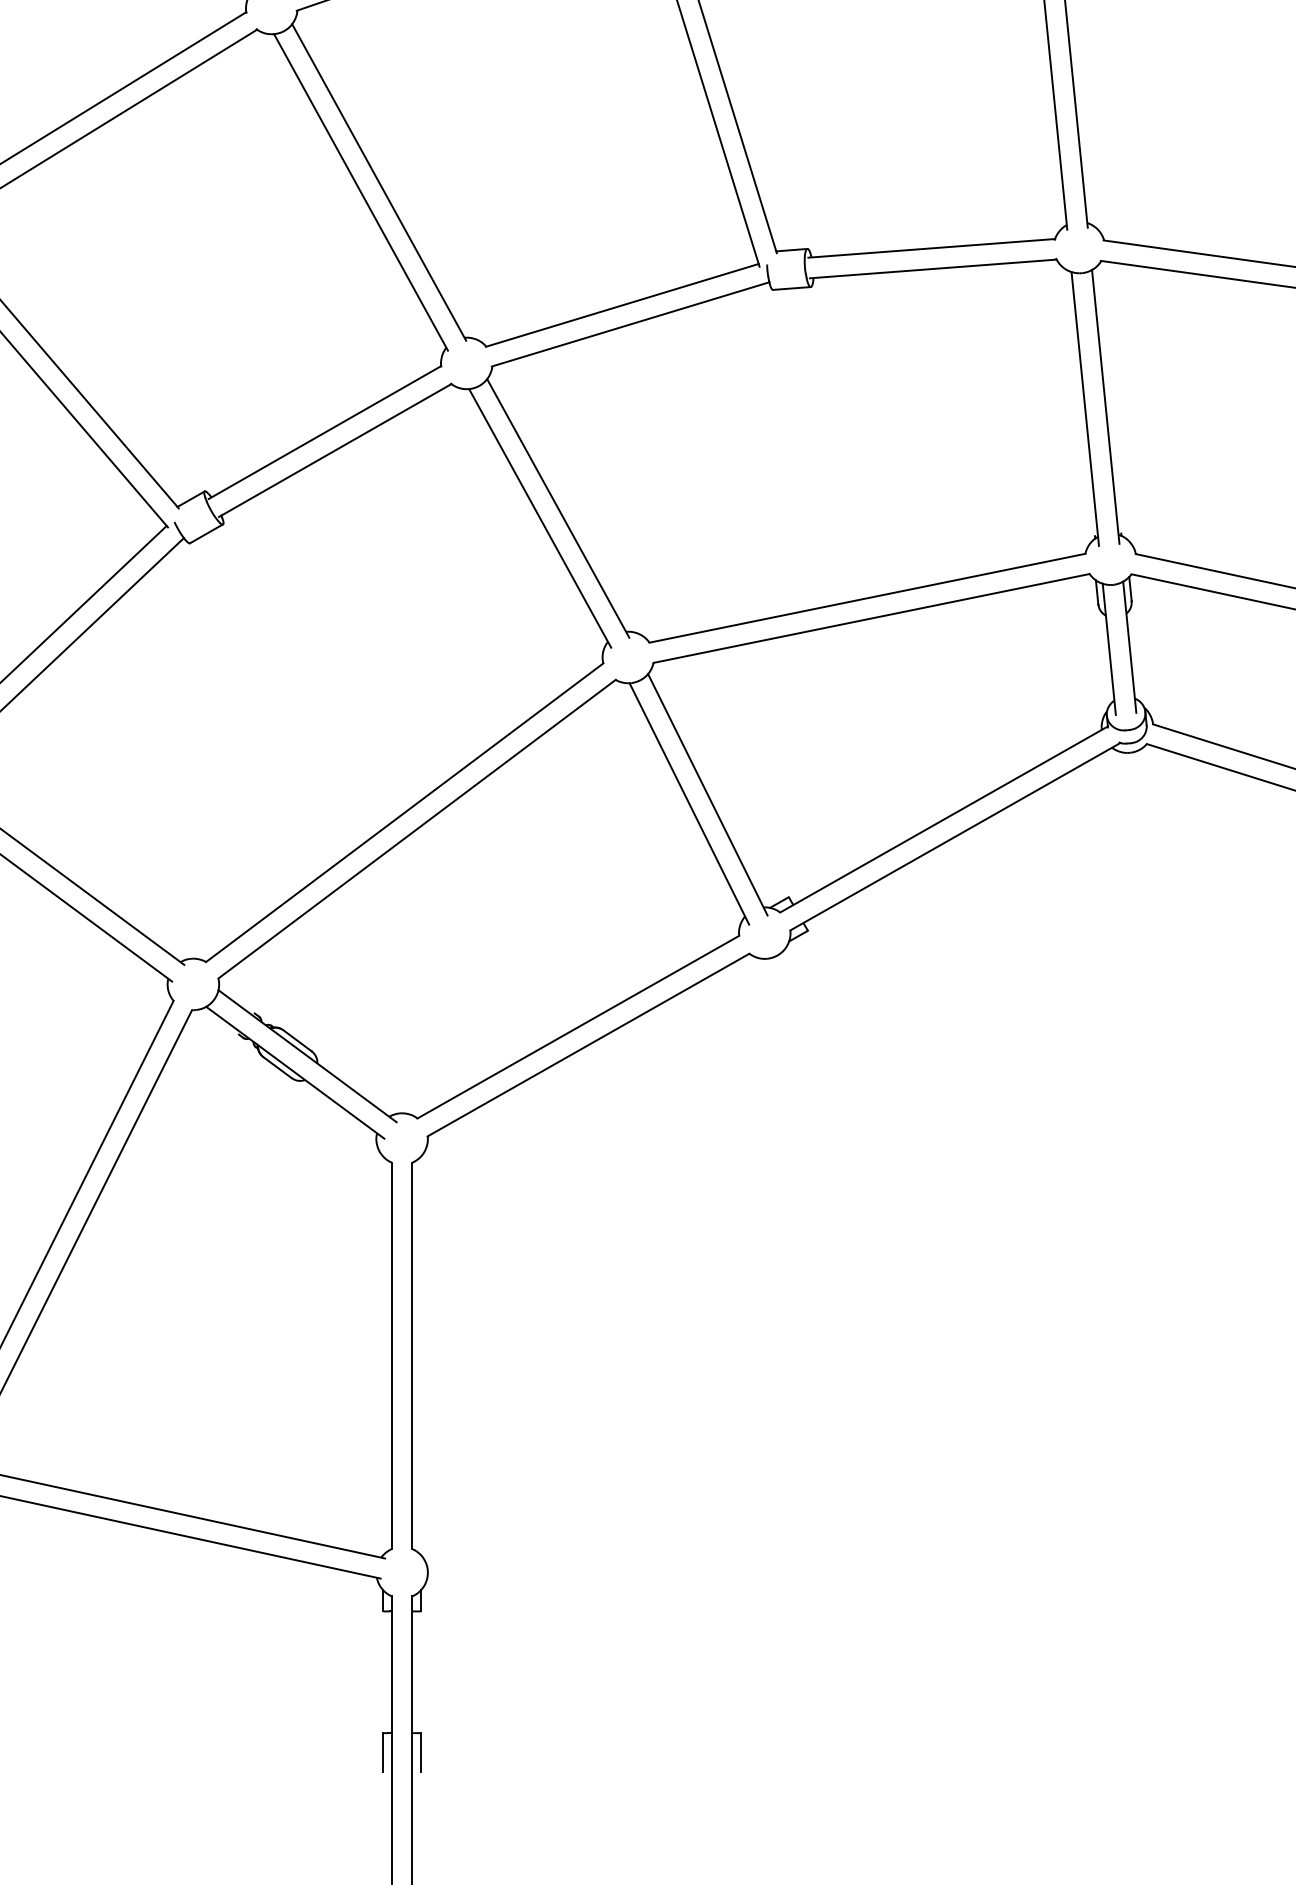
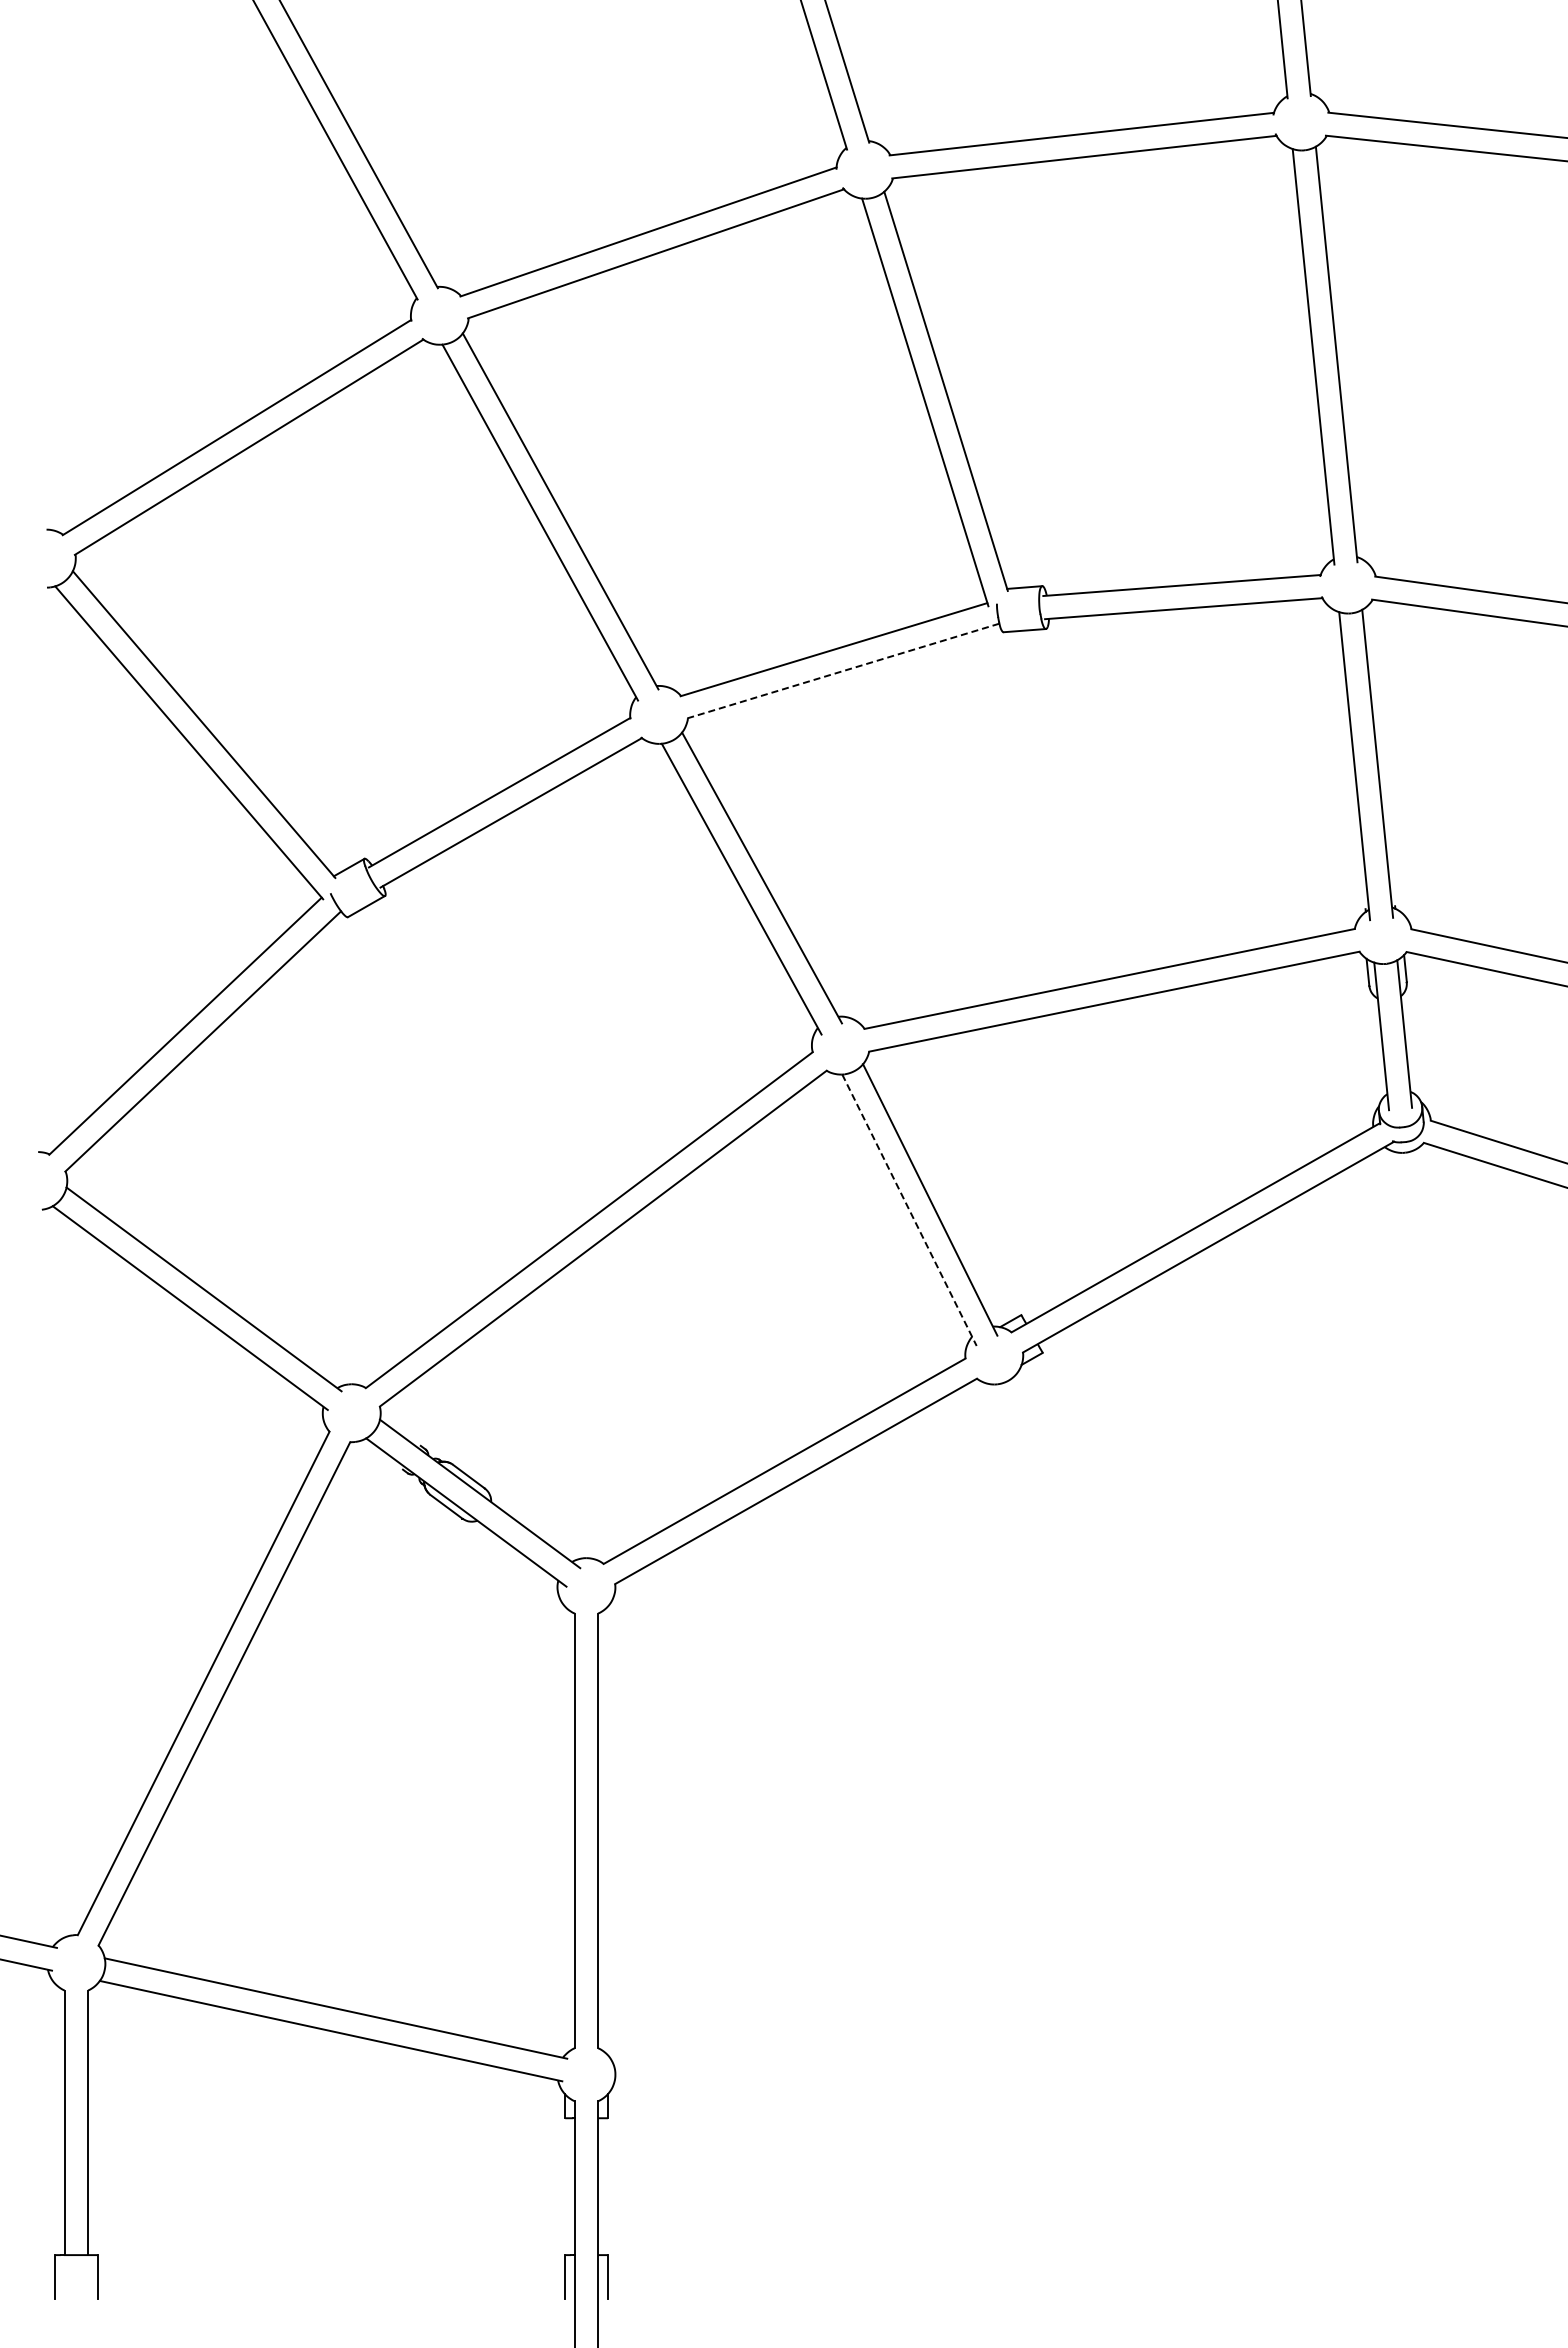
line: (630, 323) -> (843, 670), solid -> dashed
line: (689, 804) -> (909, 1210), solid -> dashed

